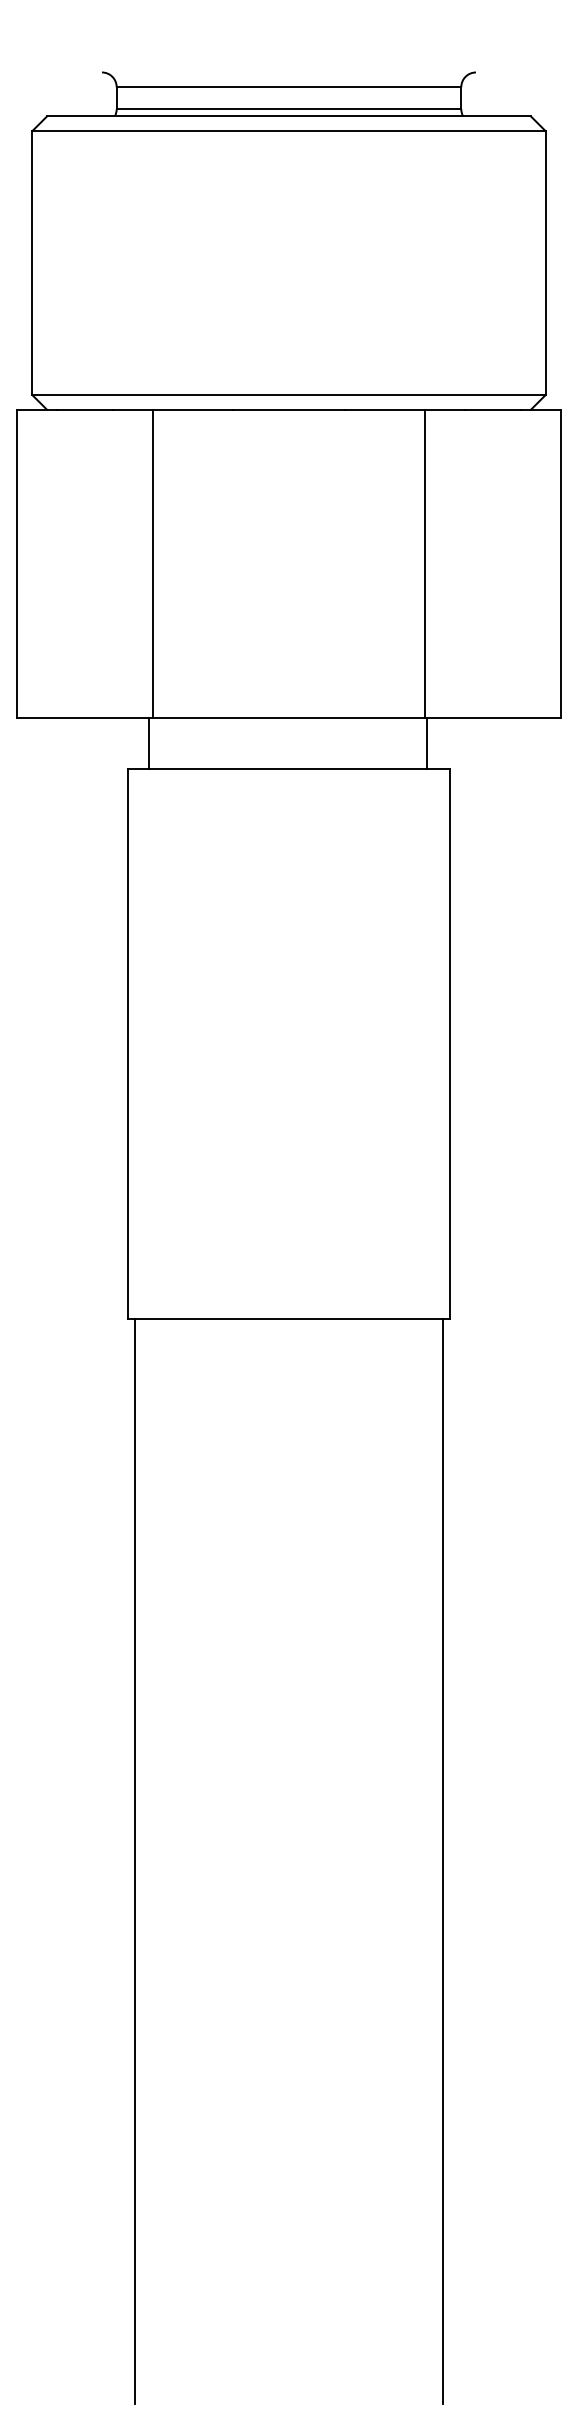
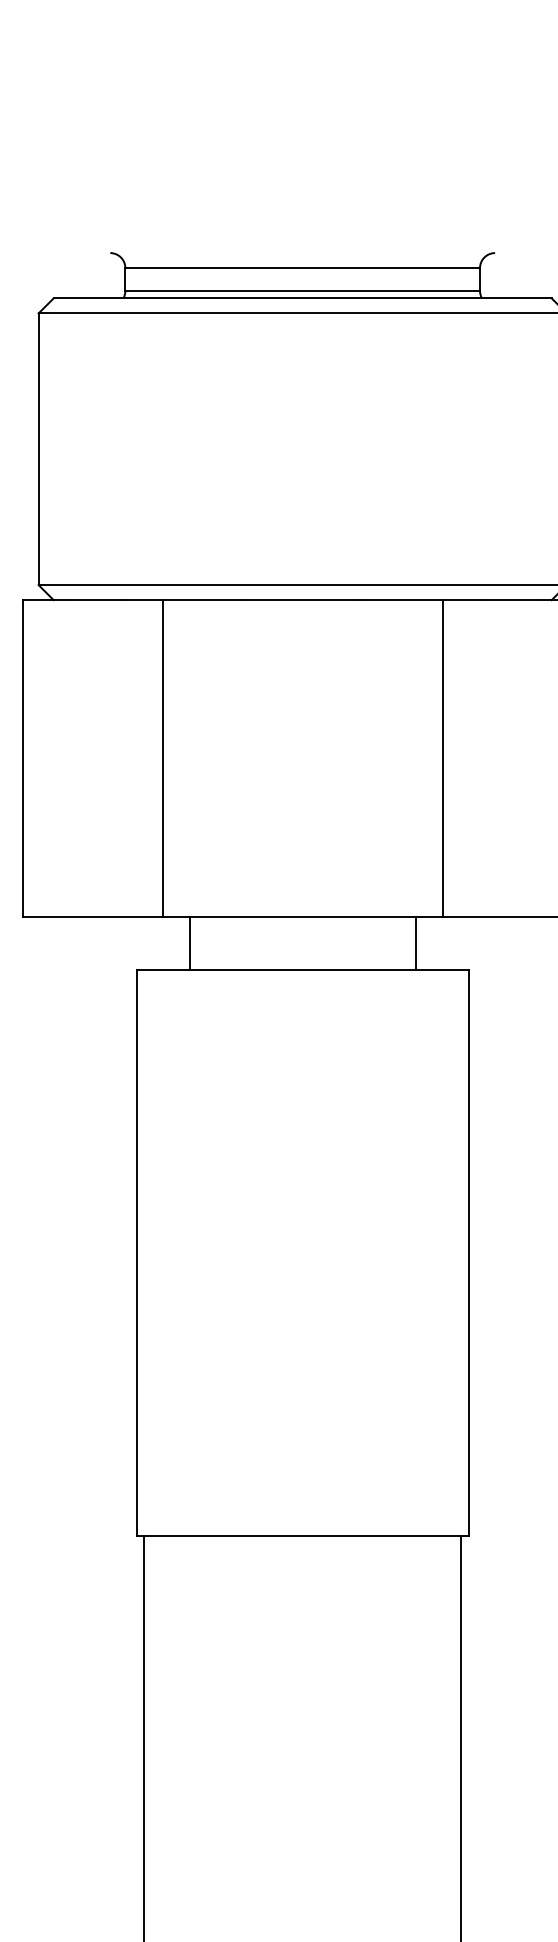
line: (149, 743) -> (190, 943), moved
line: (426, 743) -> (415, 943), moved

